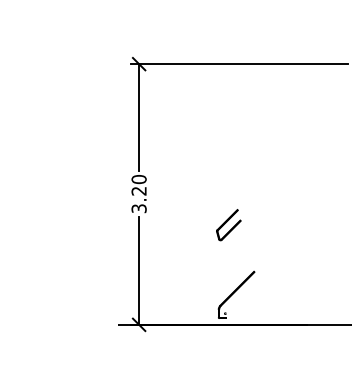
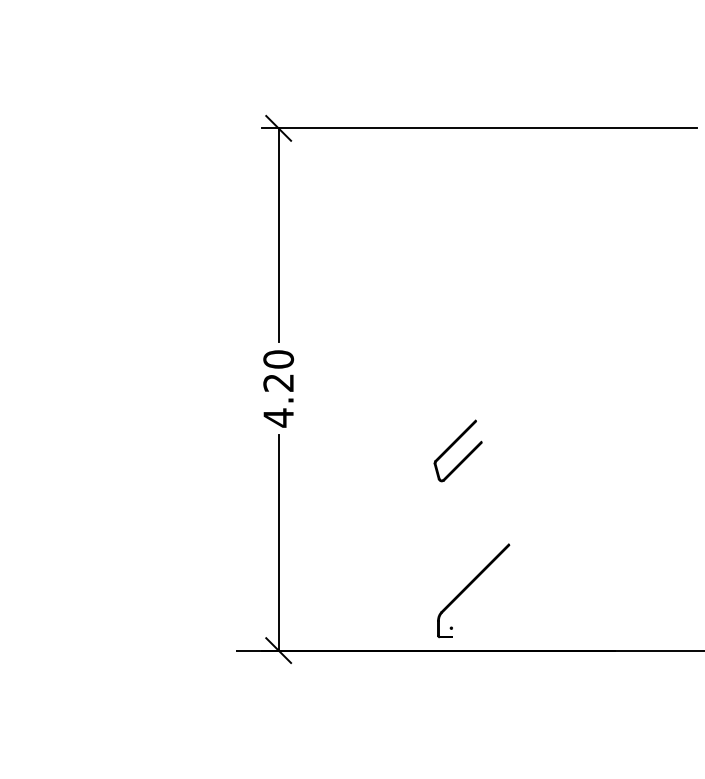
text: (138, 208) -> (277, 417), 3.20 -> 4.20

